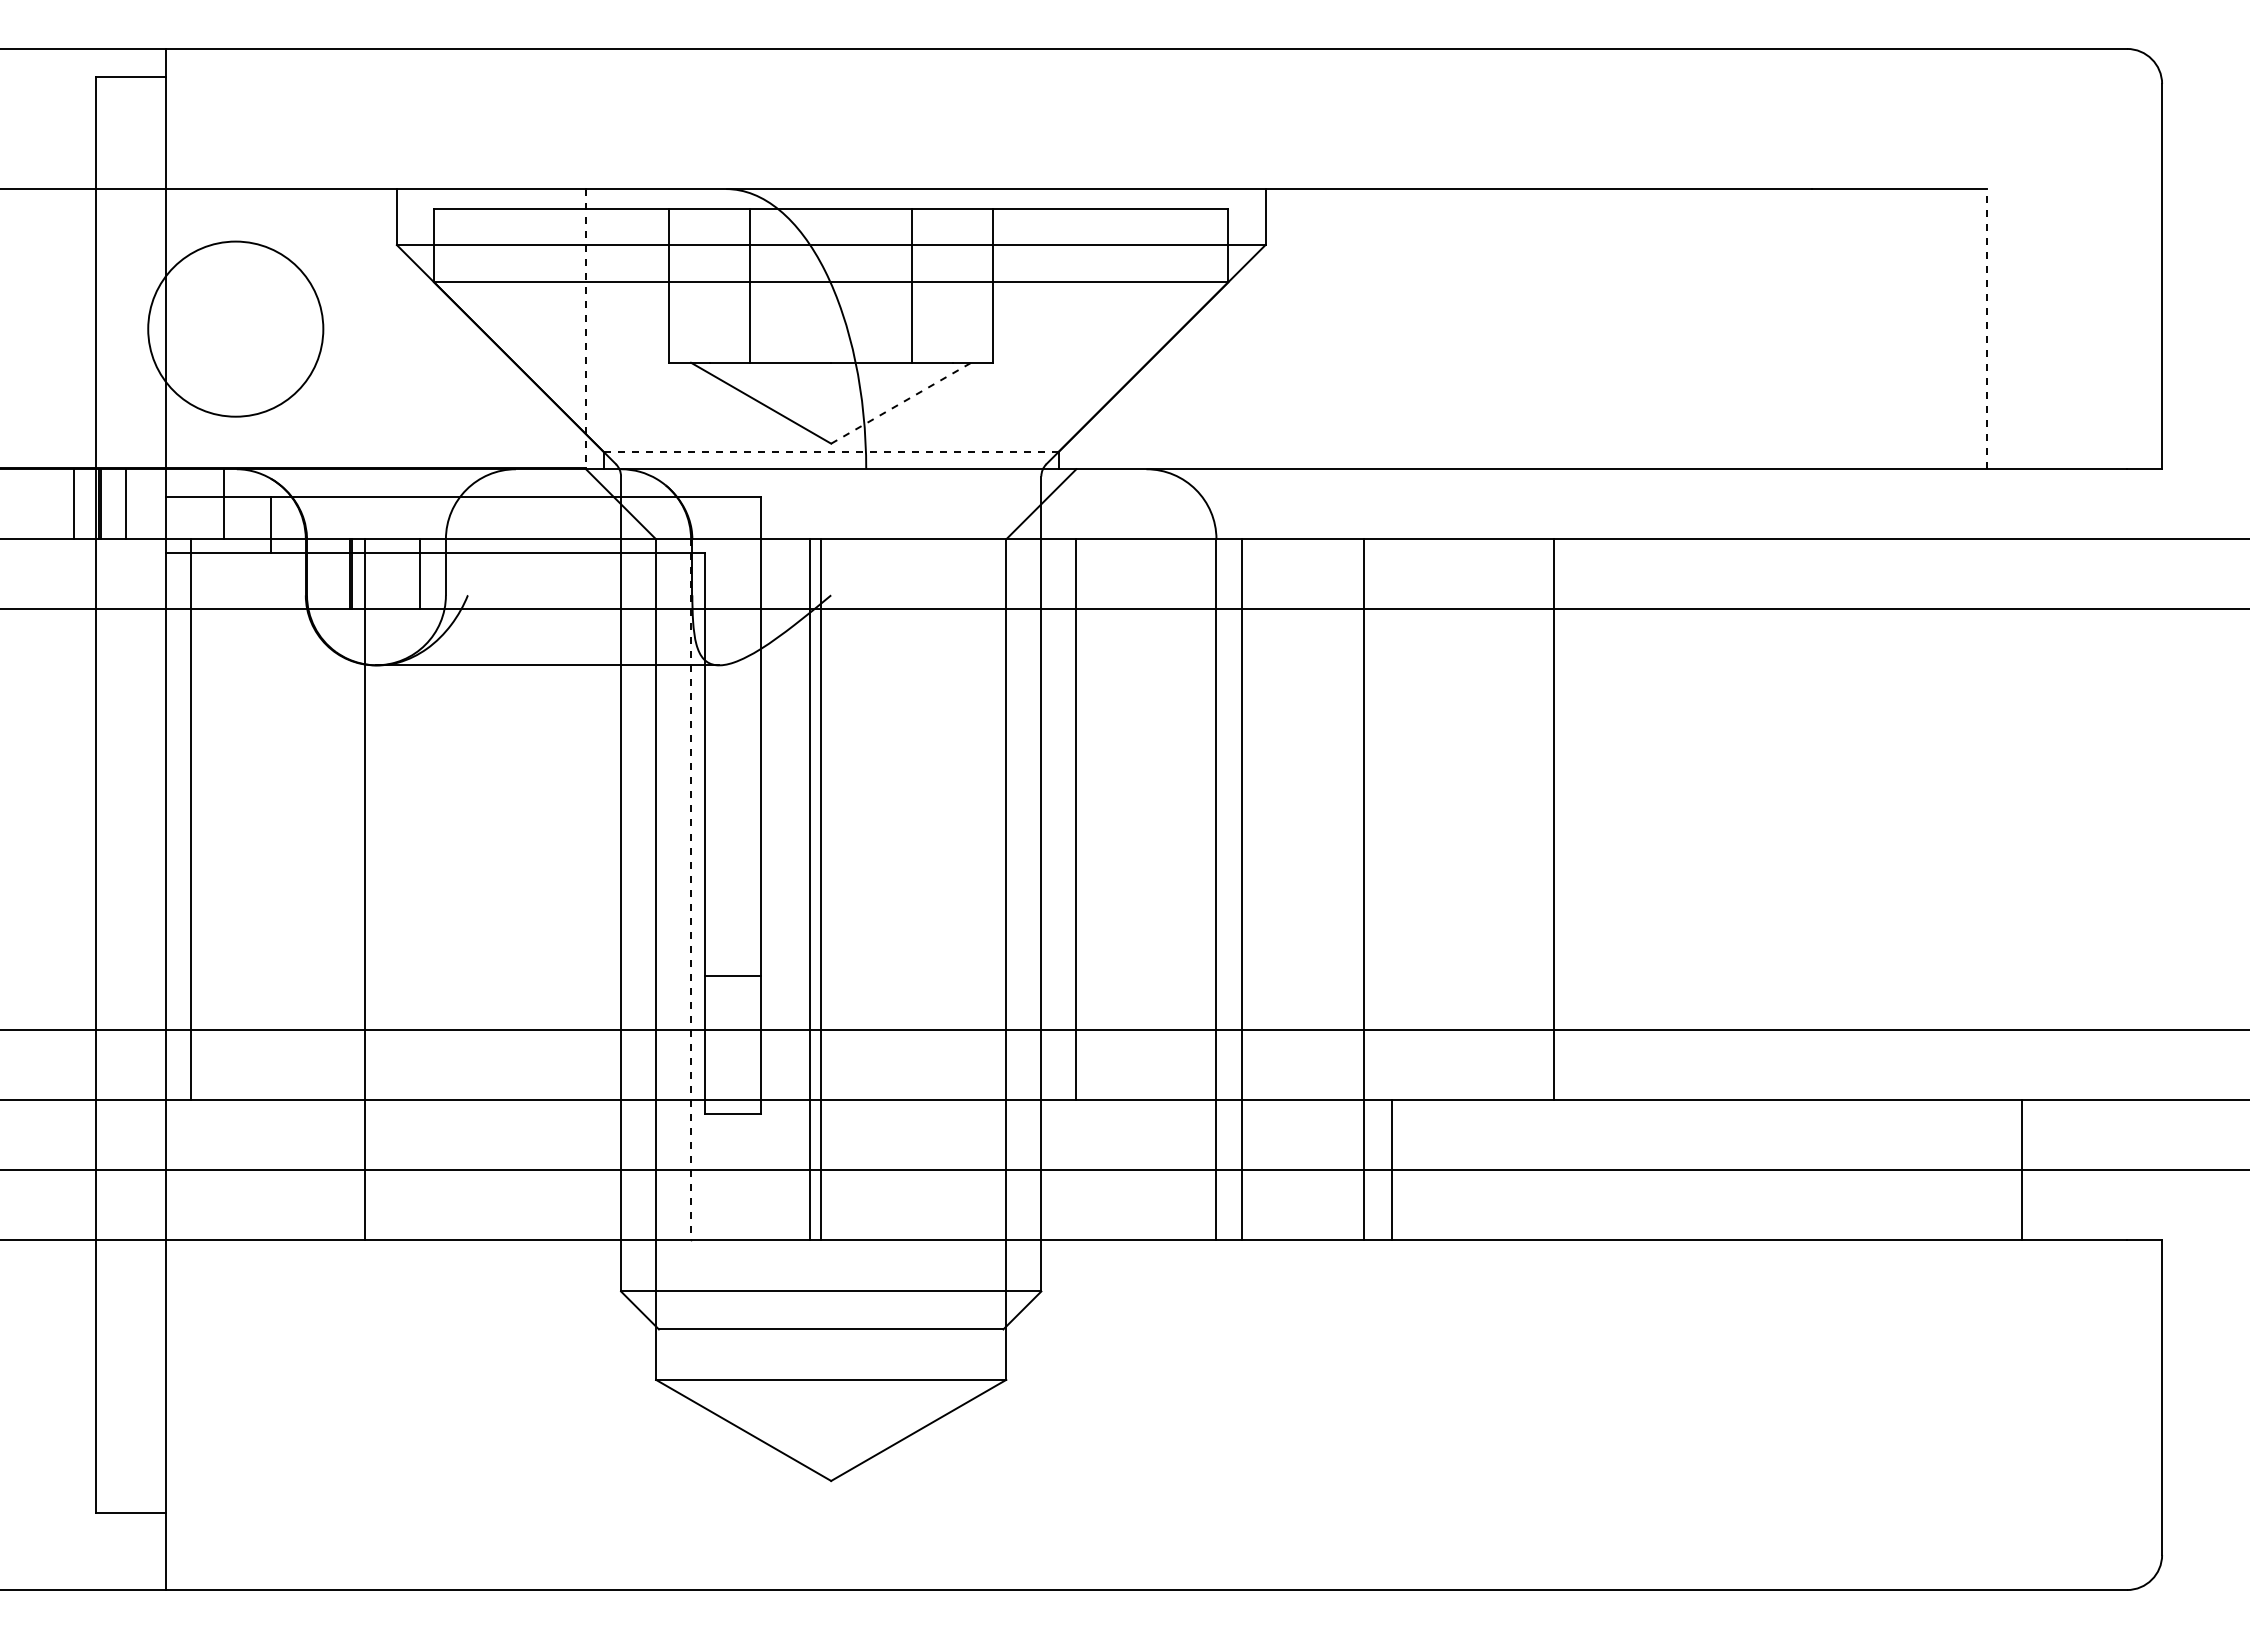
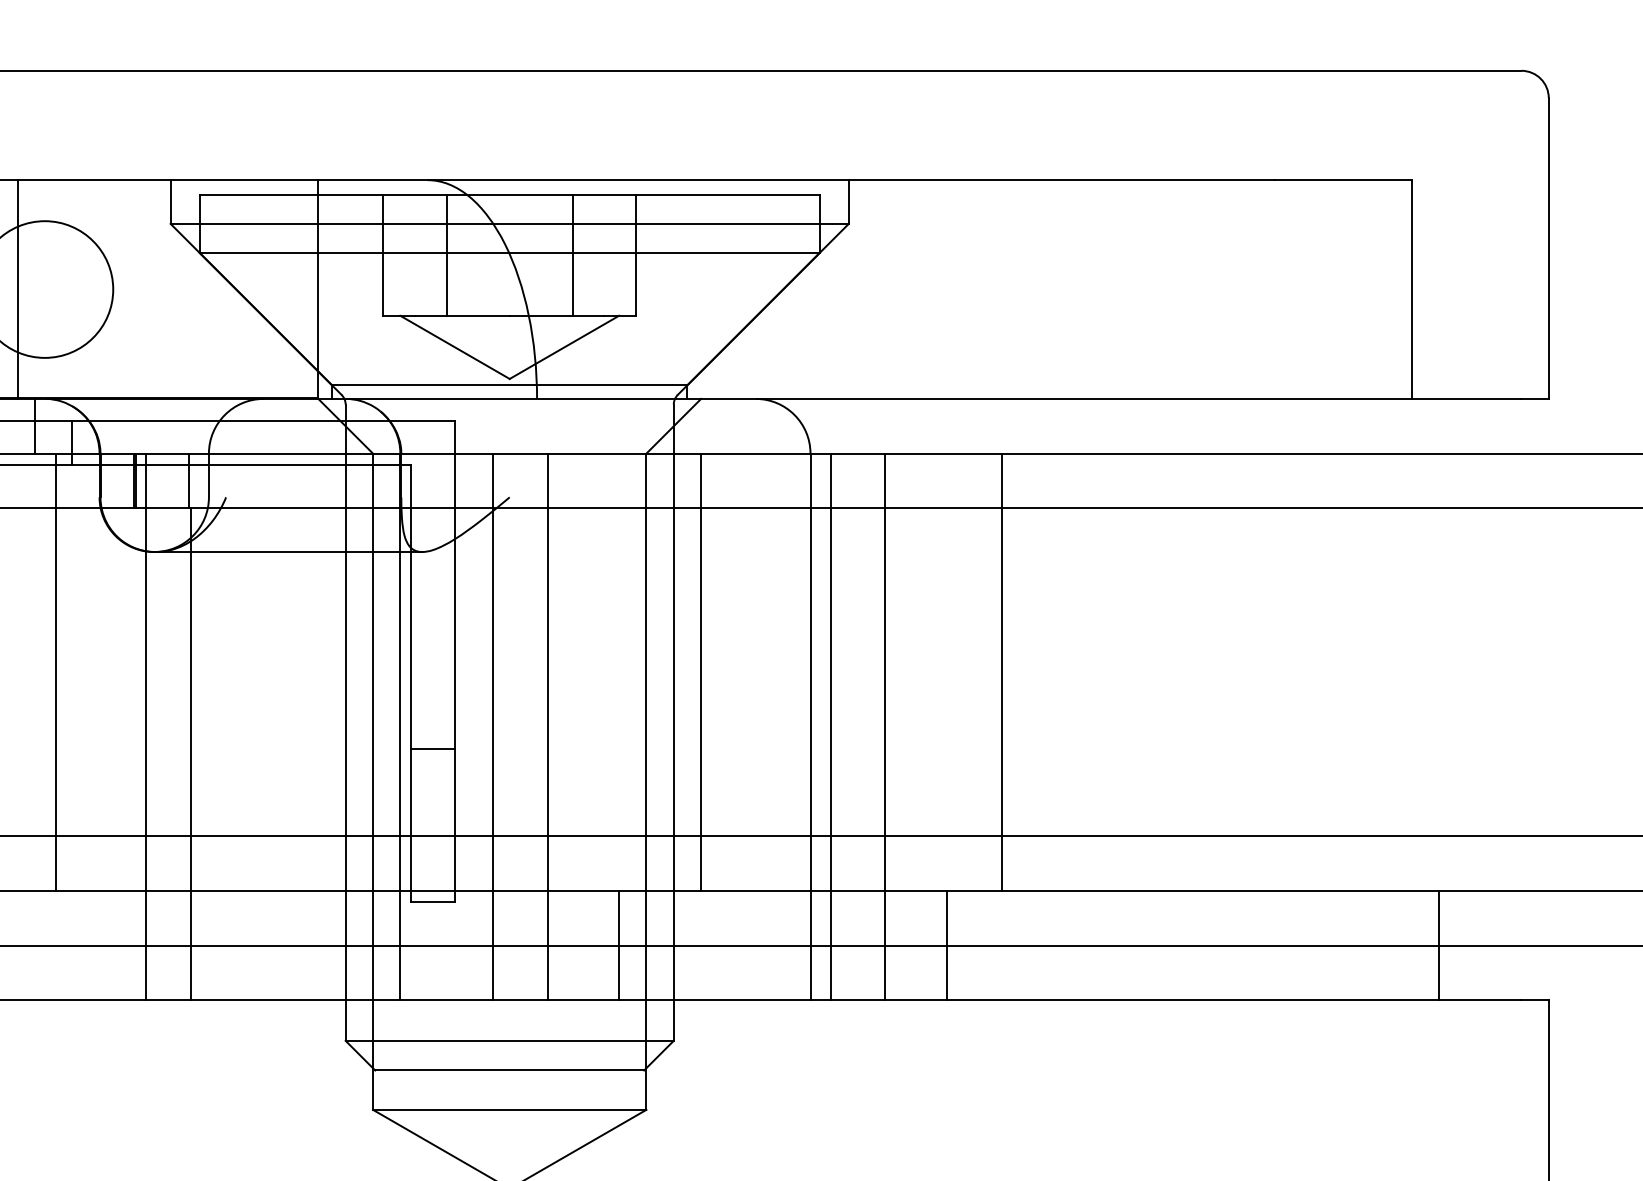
line: (1987, 328) -> (1412, 289), dashed -> solid
line: (200, 329) -> (17, 289), added
line: (586, 329) -> (318, 289), dashed -> solid
line: (901, 403) -> (564, 347), dashed -> solid
line: (831, 451) -> (509, 385), dashed -> solid
line: (191, 819) -> (56, 672), moved
line: (1553, 819) -> (1001, 672), moved
line: (821, 889) -> (548, 727), moved
line: (1364, 889) -> (885, 727), moved
line: (691, 890) -> (400, 727), dashed -> solid
line: (422, 924) -> (190, 754), added
line: (733, 975) -> (433, 748), moved
line: (971, 1169) -> (619, 945), added

